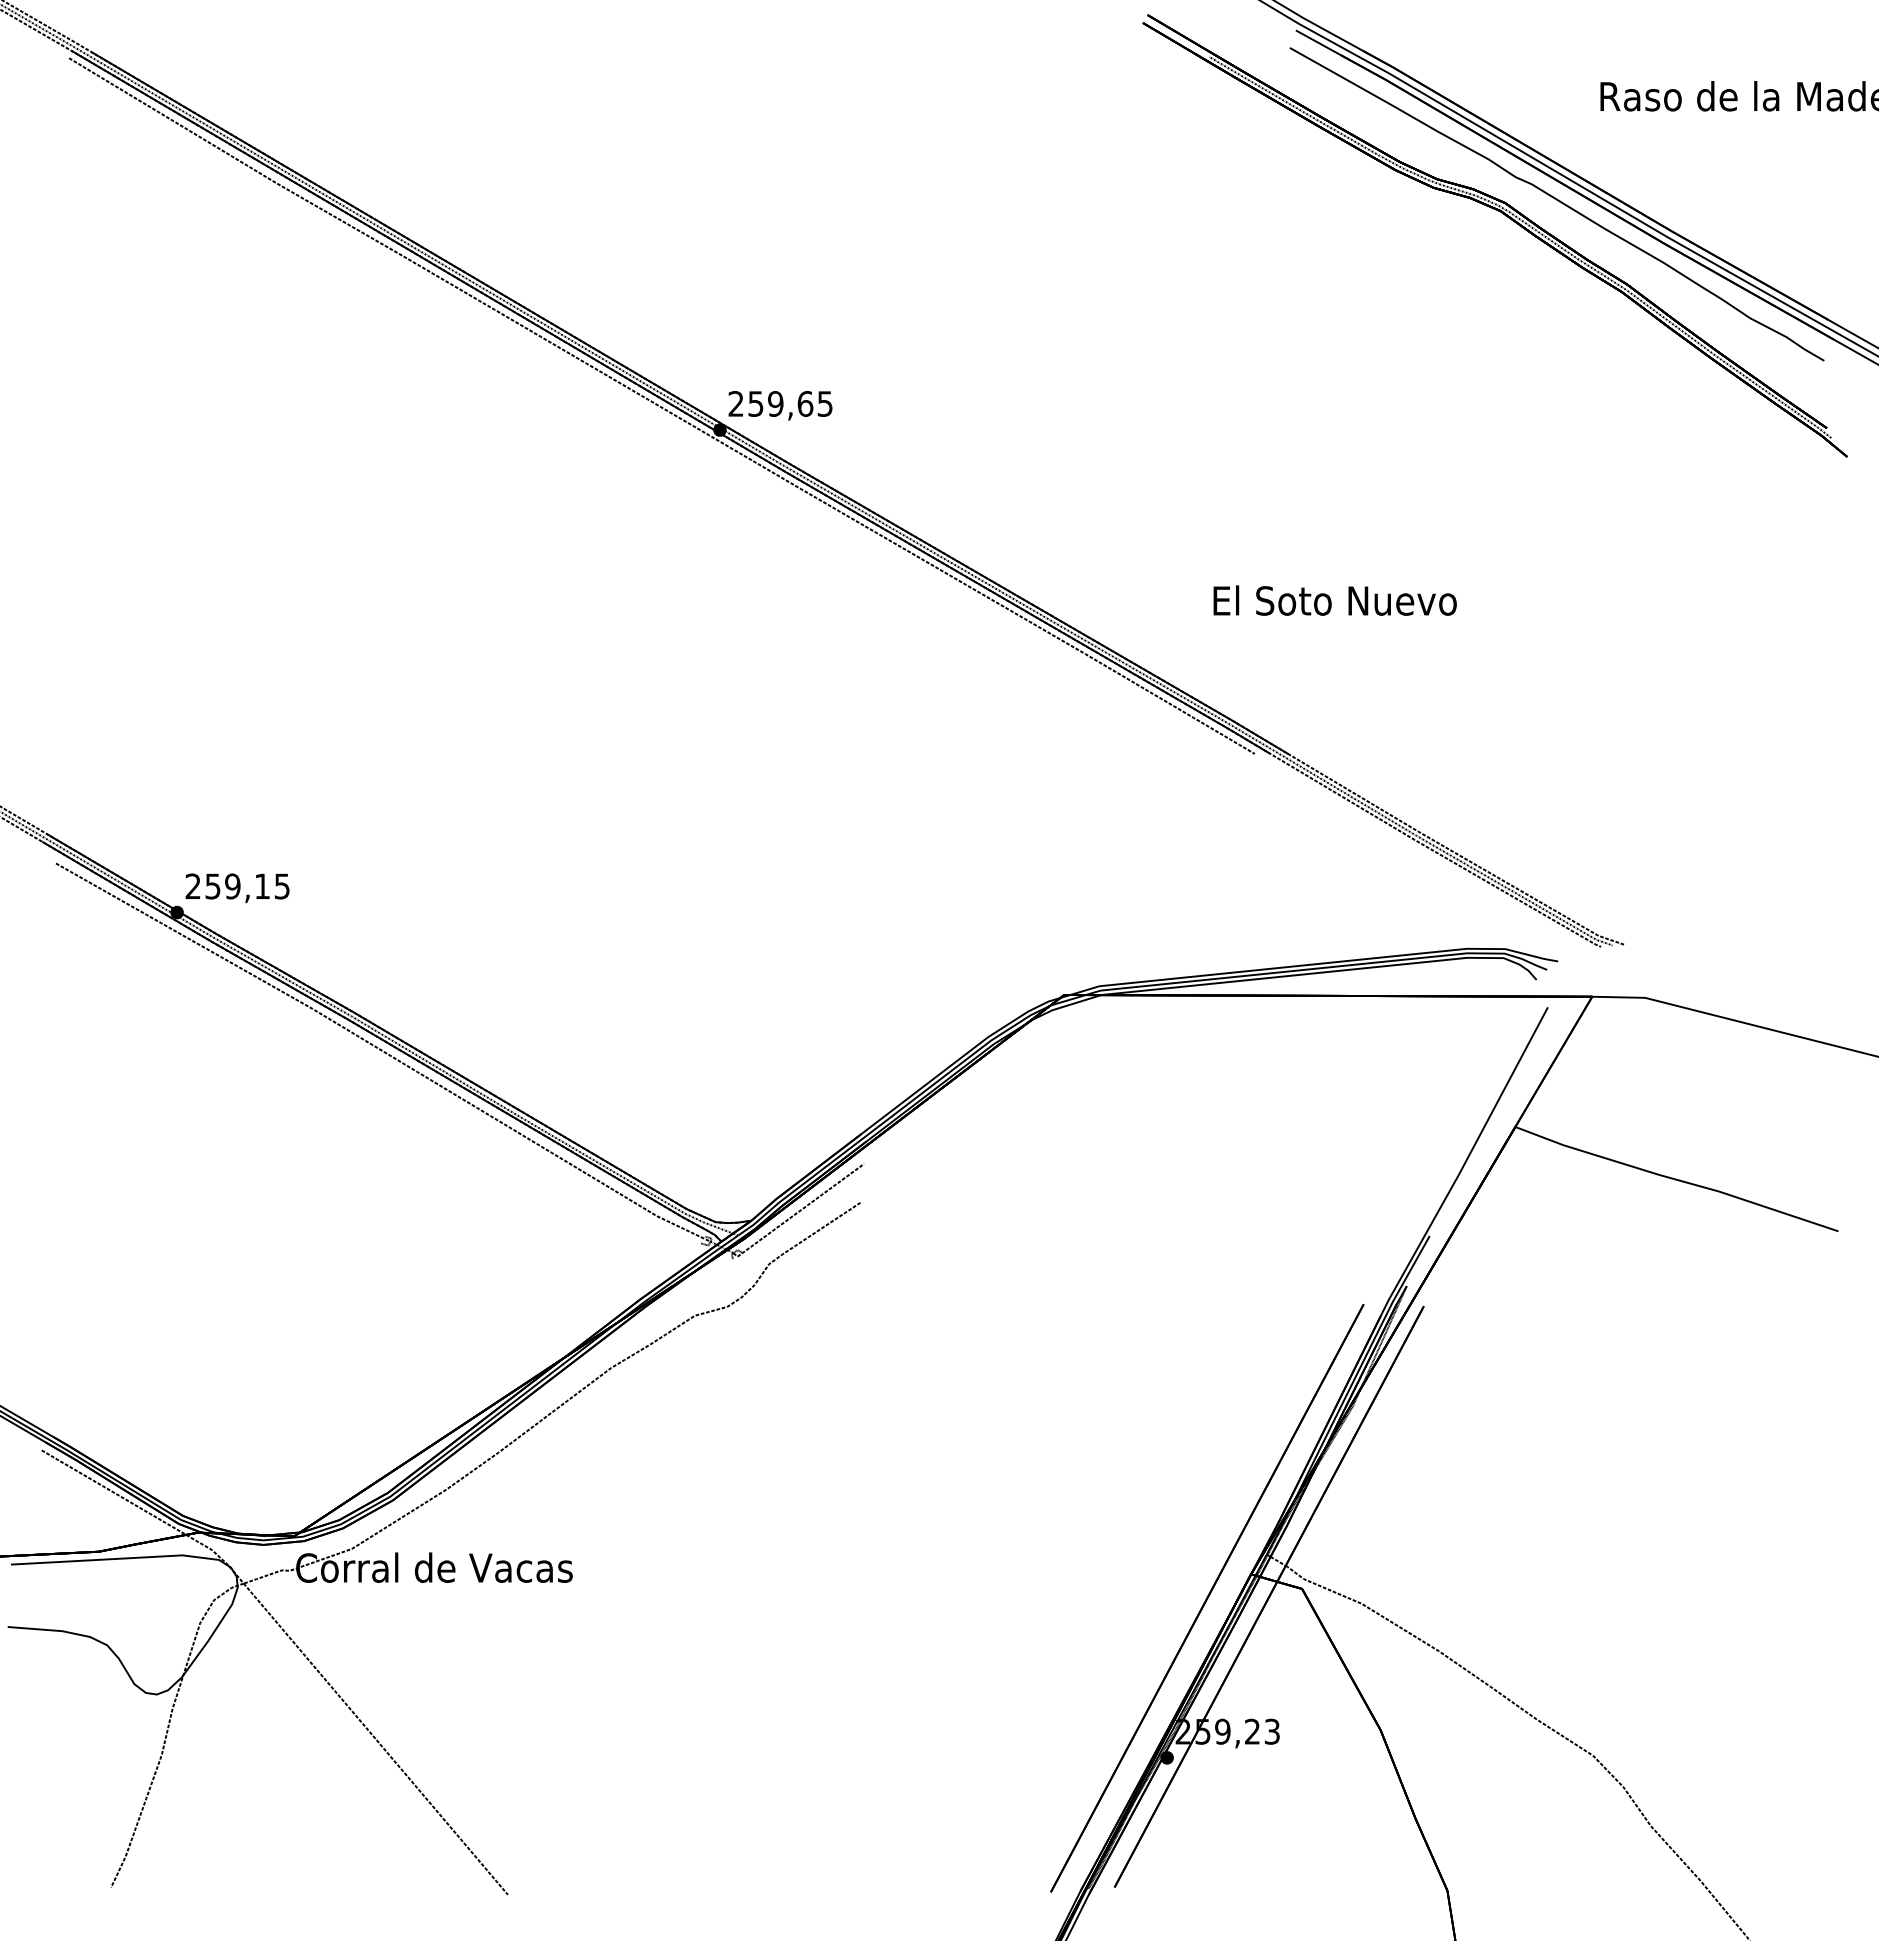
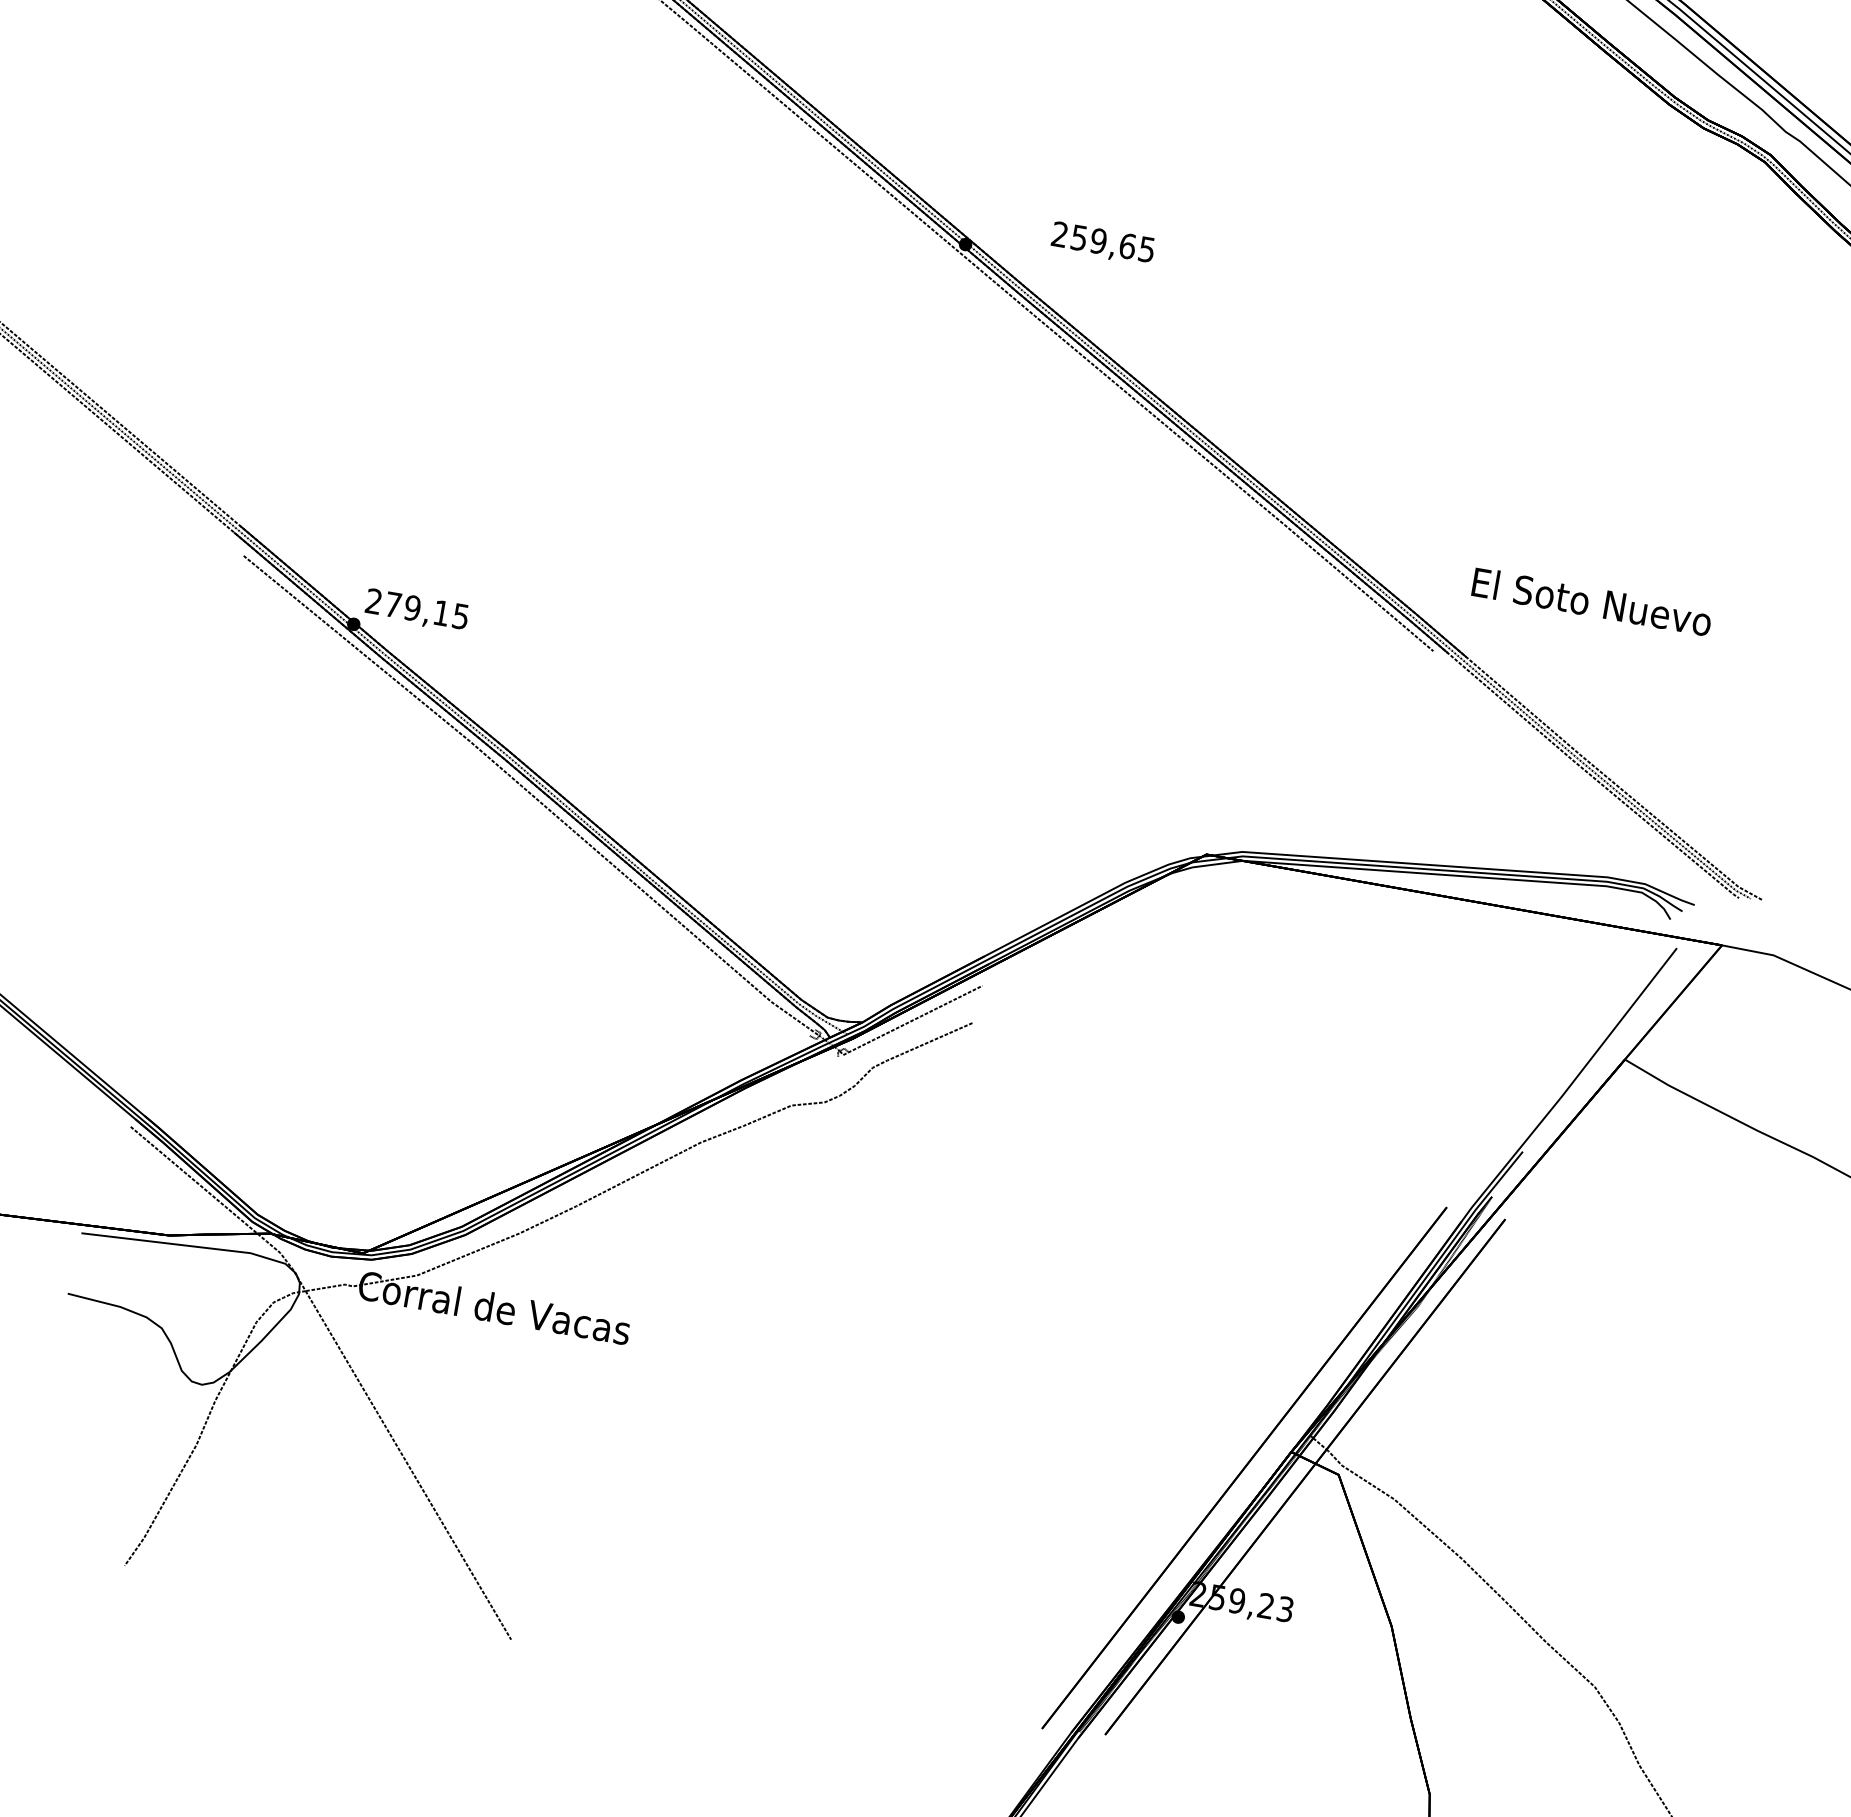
text: (780, 405) -> (1103, 243), moved
text: (1334, 600) -> (1591, 601), moved
text: (212, 886) -> (392, 604), 259,15 -> 279,15

